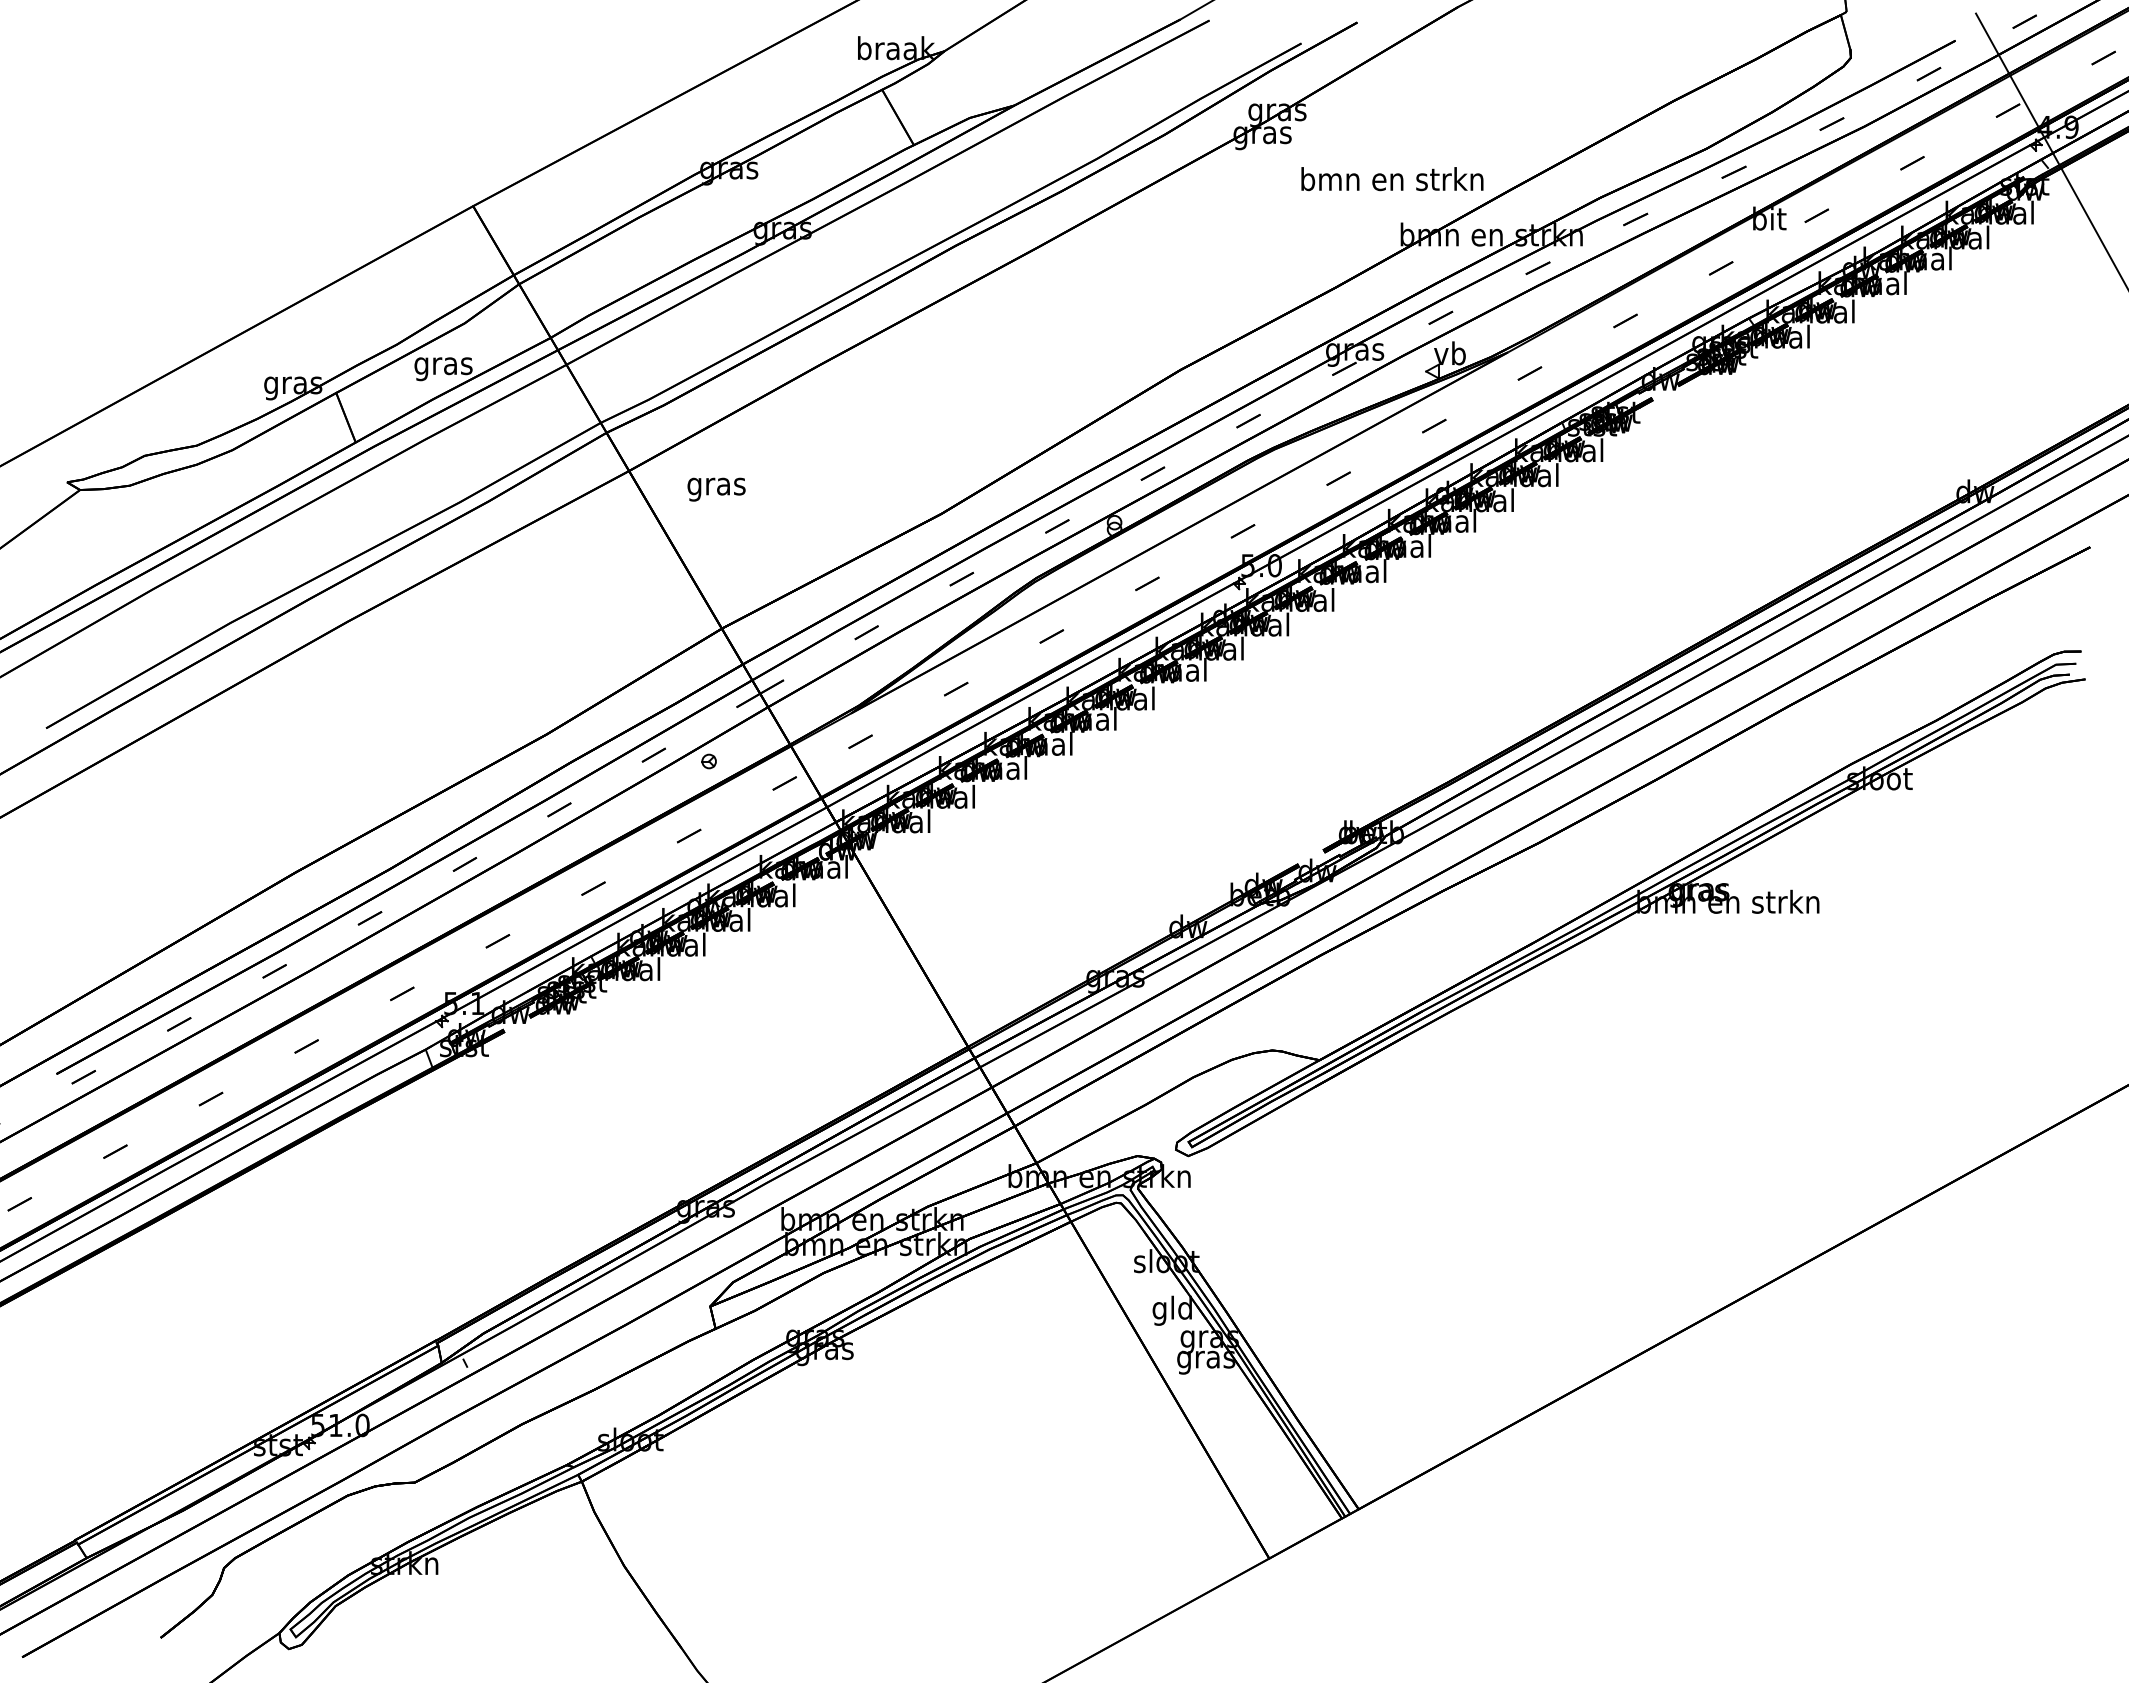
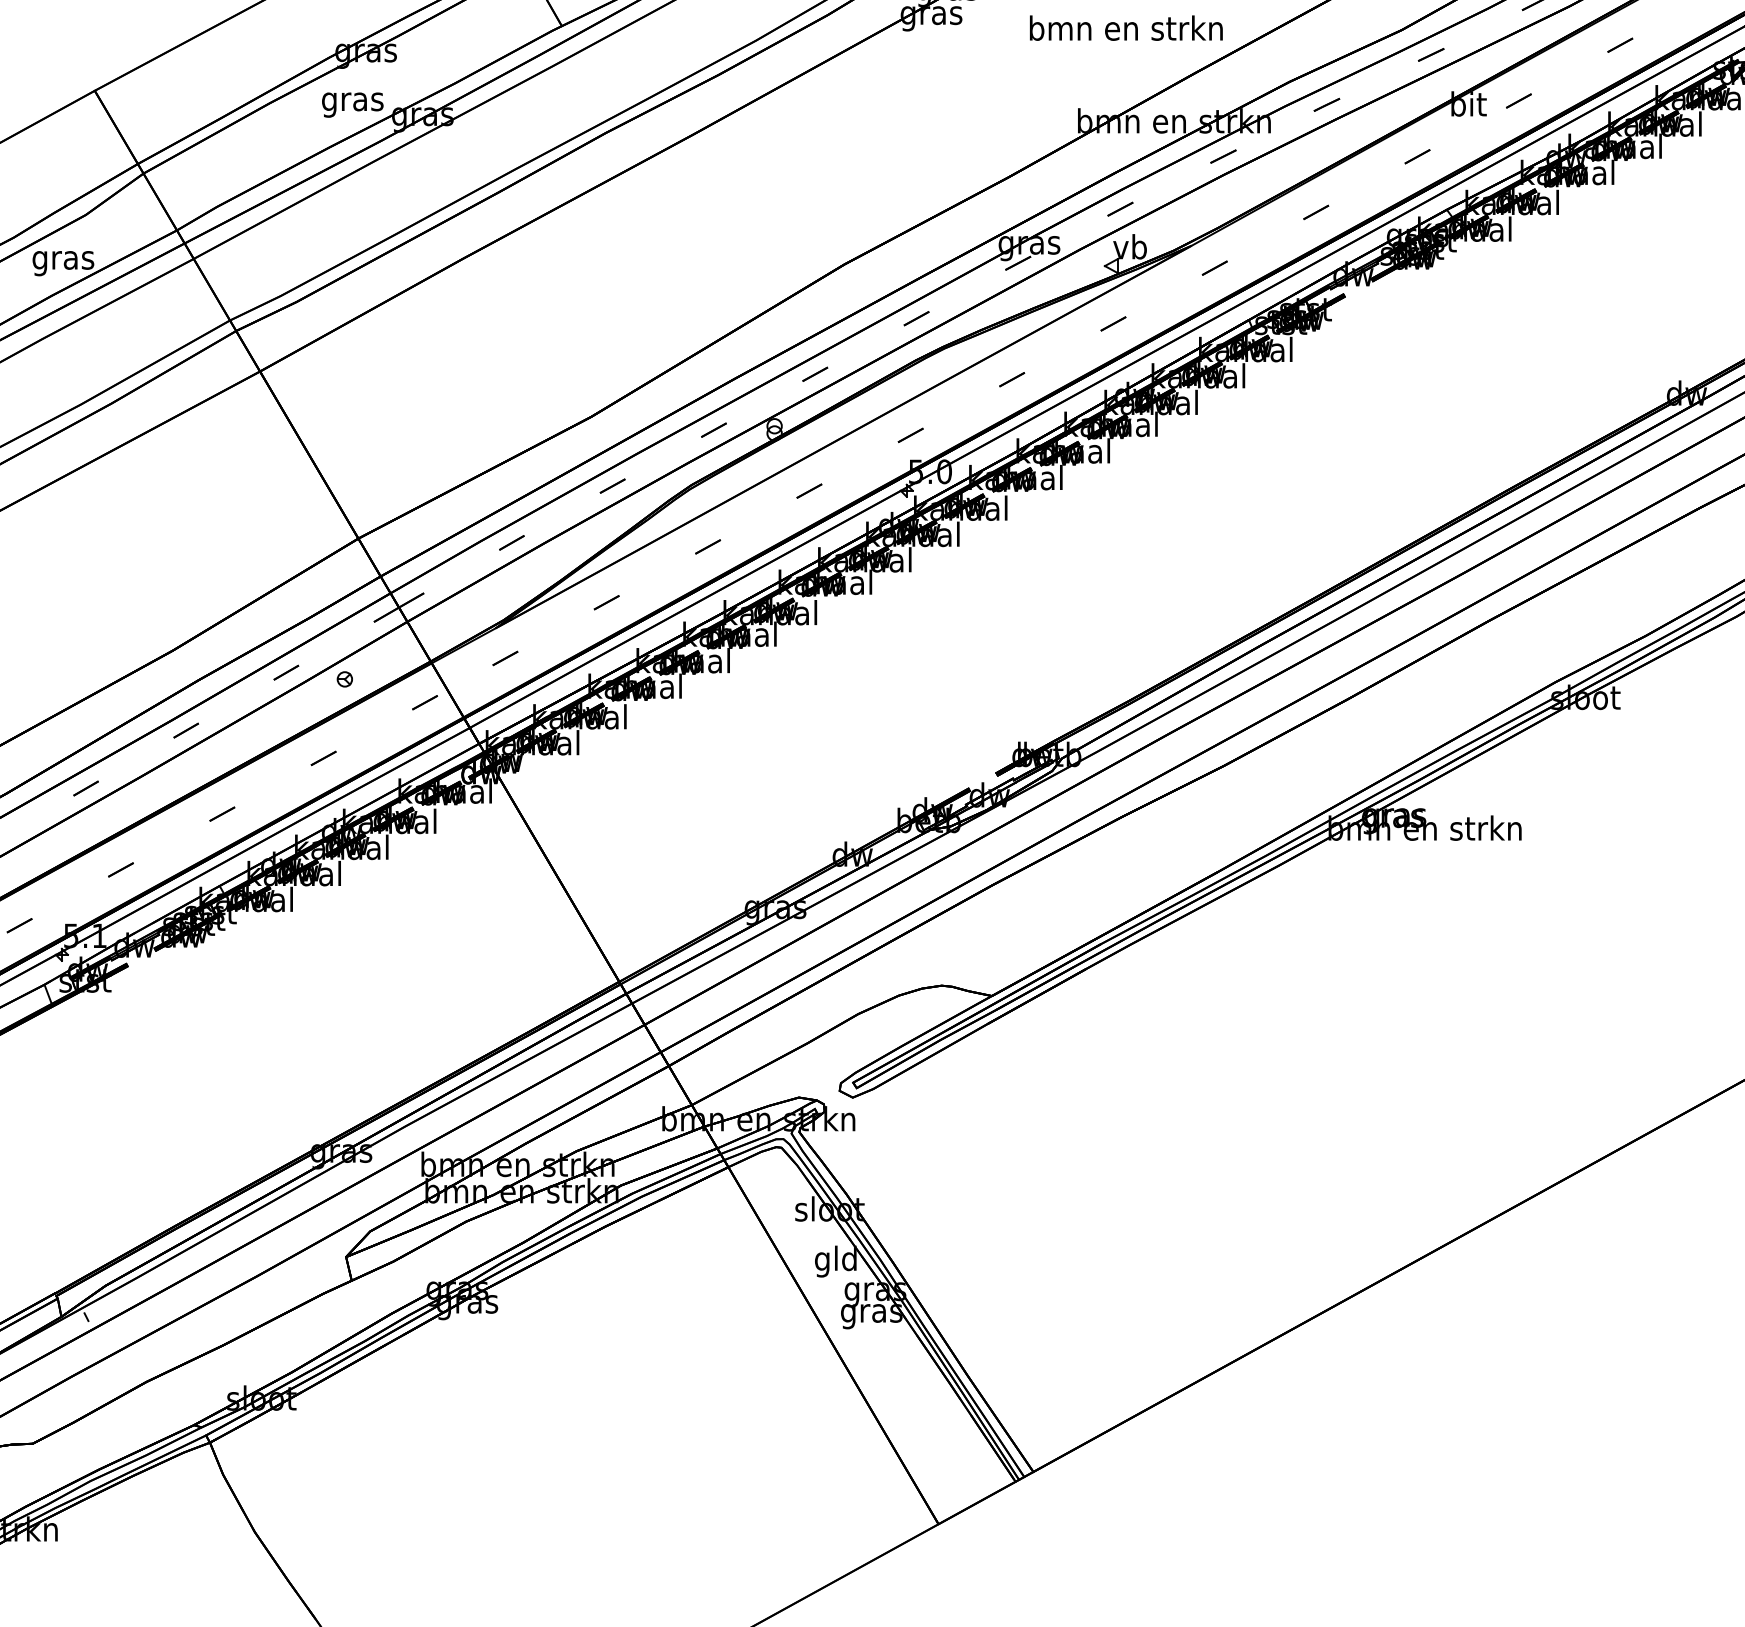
text: (1392, 179) -> (1126, 28), moved
text: (716, 489) -> (352, 104), moved

